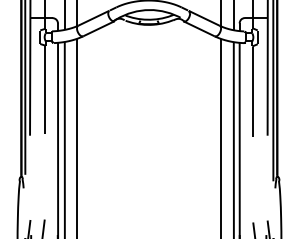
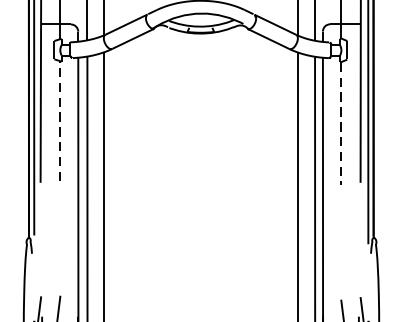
line: (44, 89) -> (60, 120), solid -> dashed
line: (253, 92) -> (341, 124), solid -> dashed

